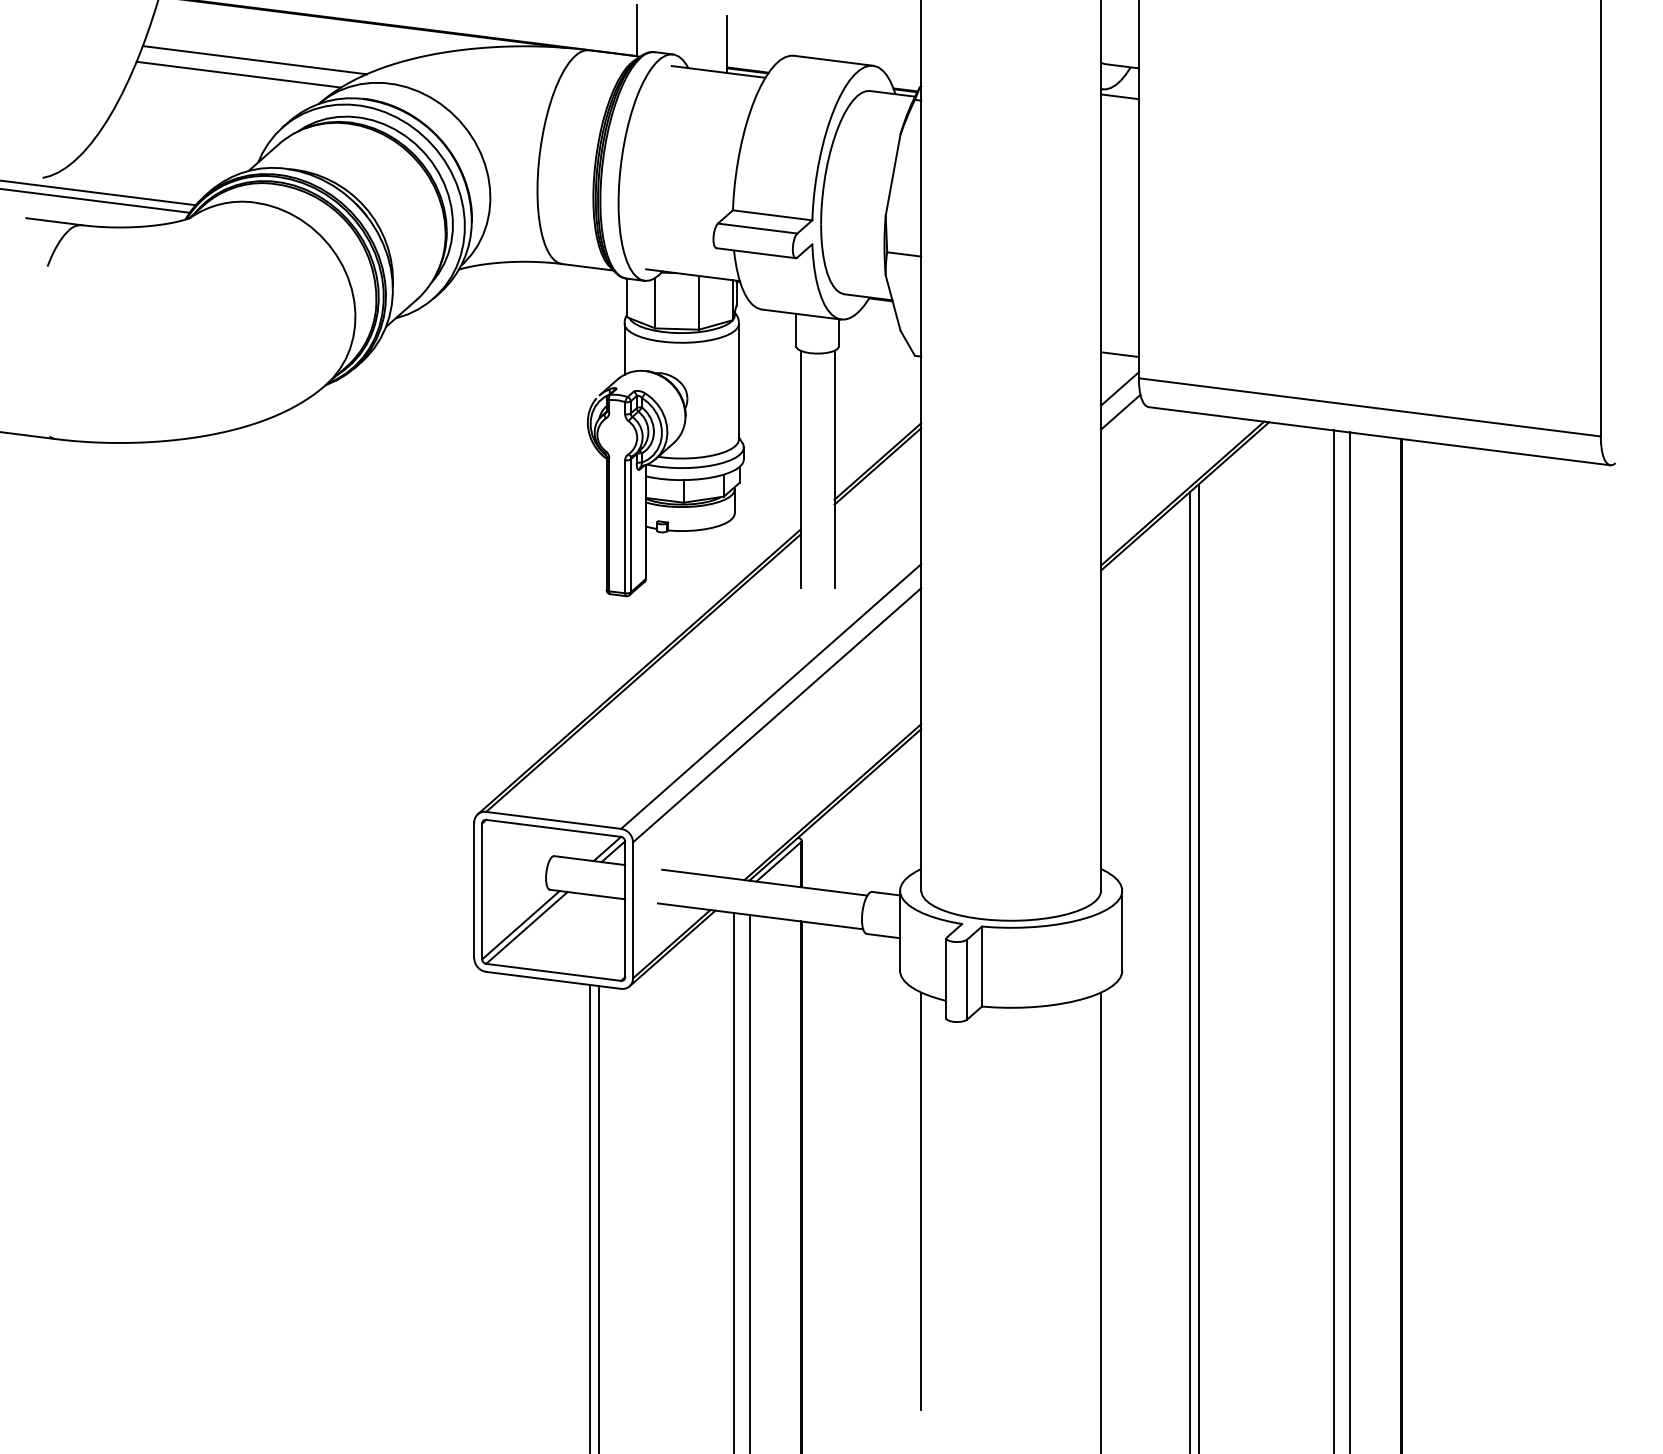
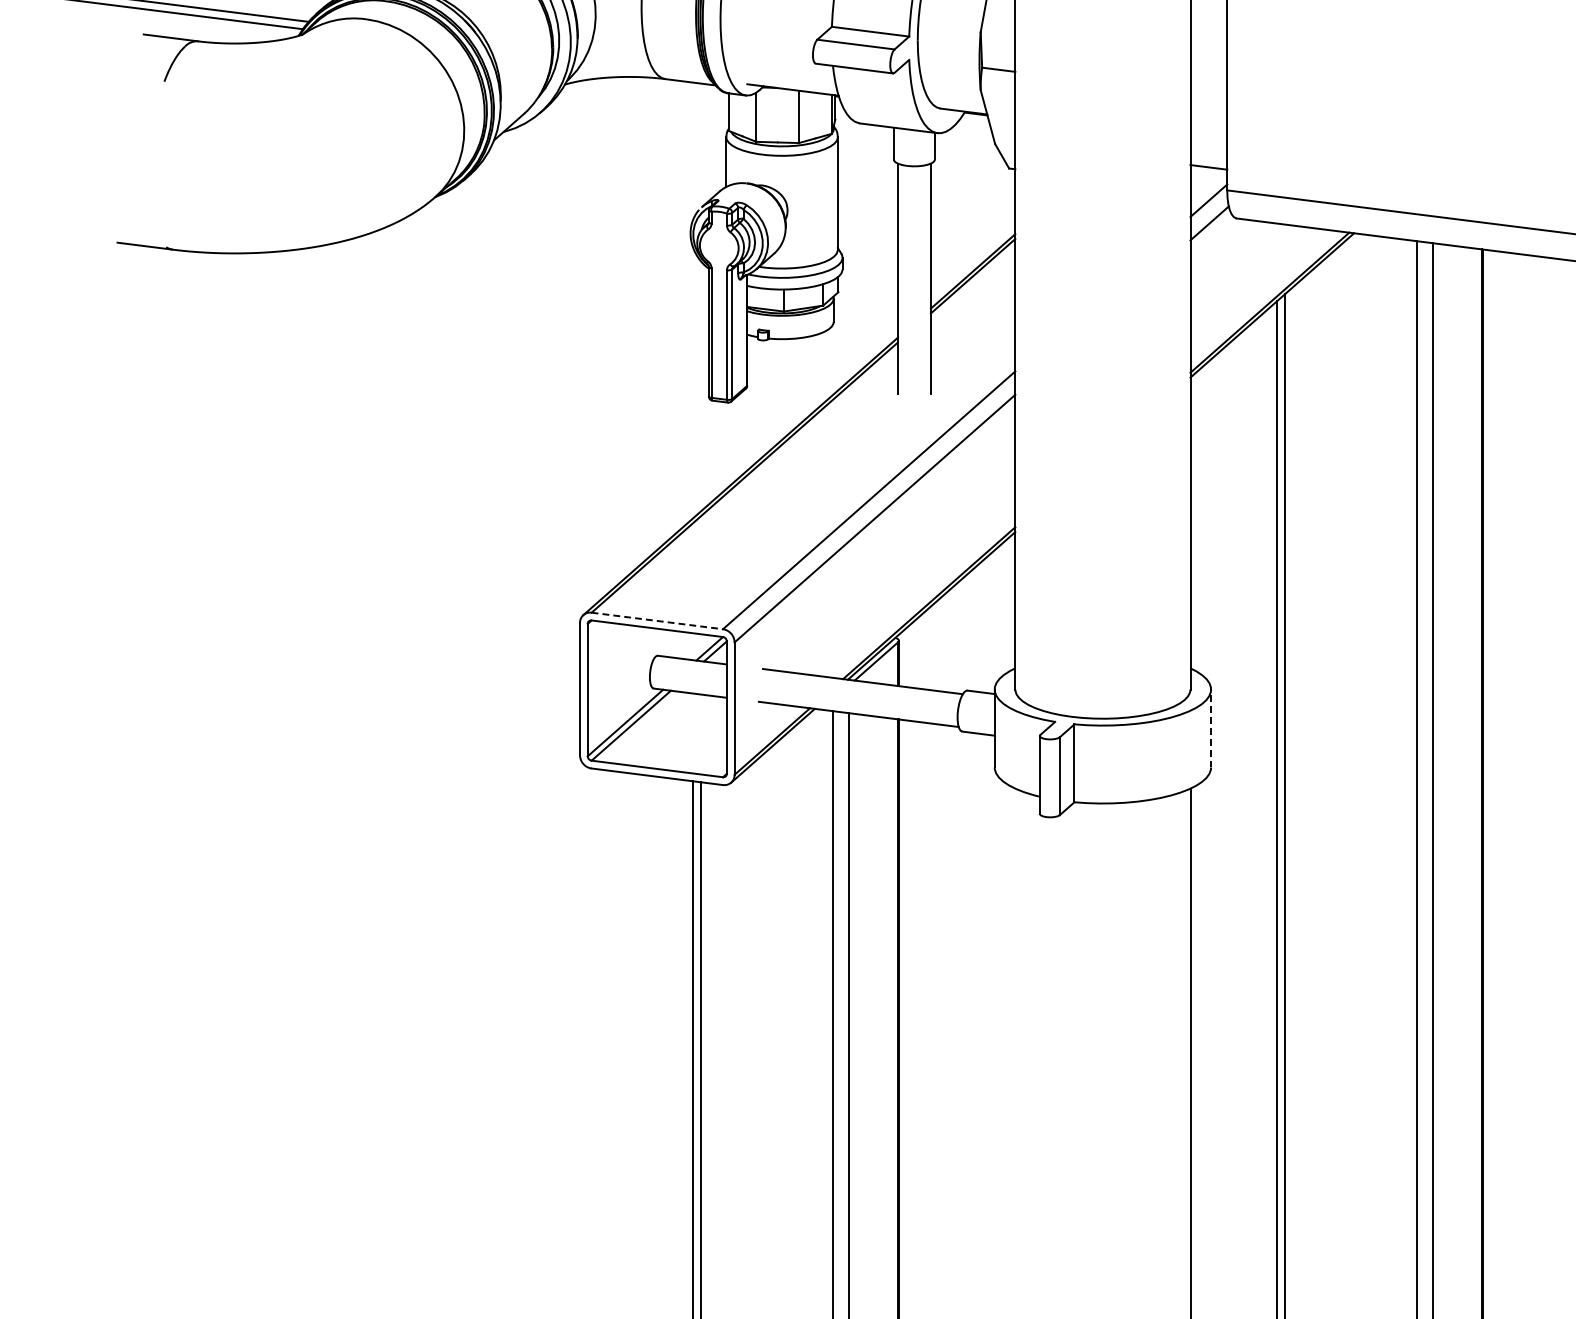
line: (553, 820) -> (657, 621), solid -> dashed
line: (1122, 930) -> (1211, 728), solid -> dashed
line: (921, 1201) -> (1015, 992), removed

